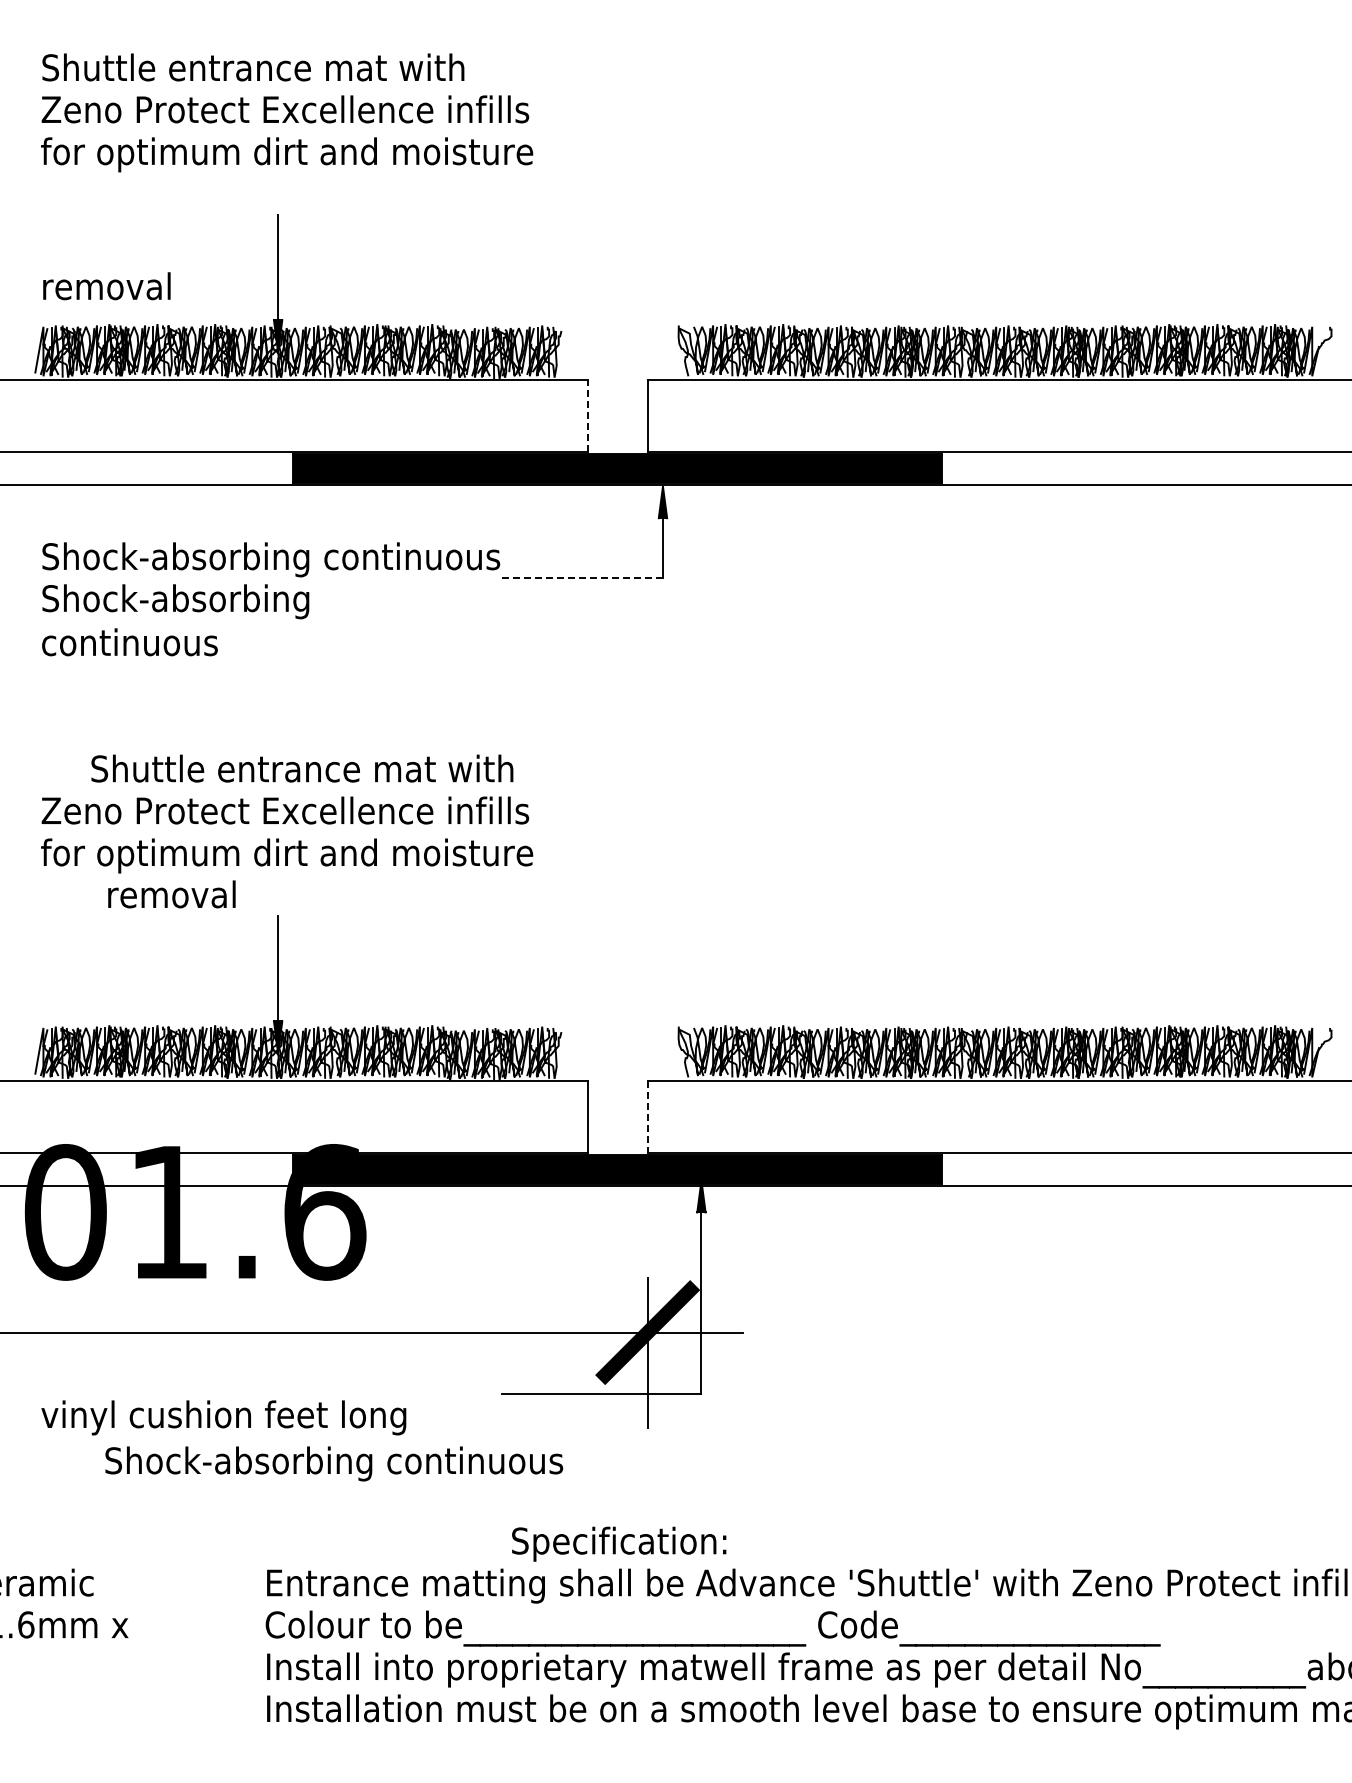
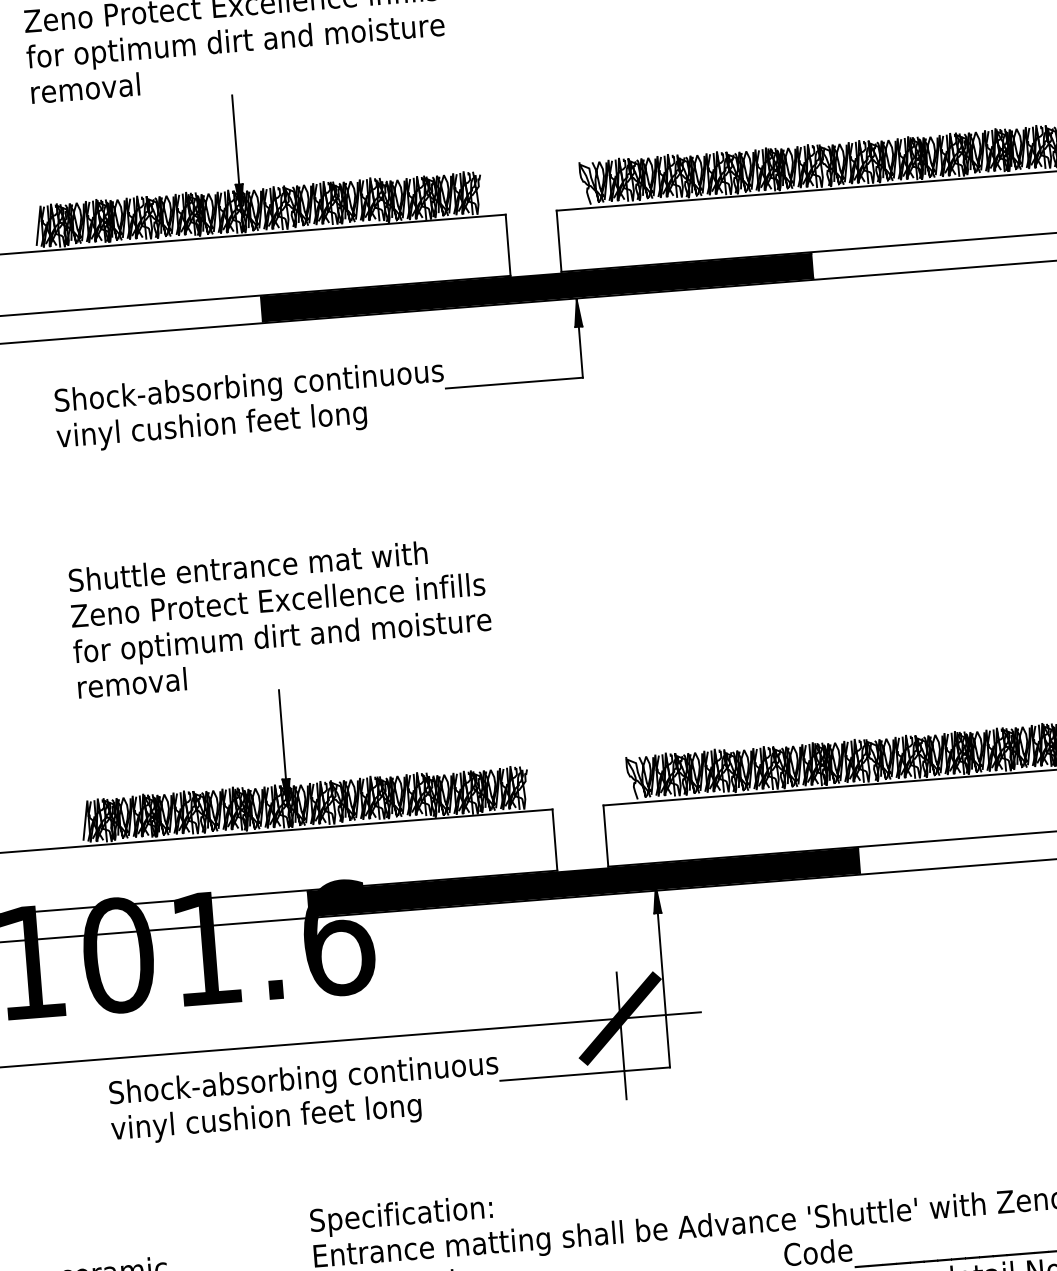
text: (106, 286) -> (85, 88), moved
line: (587, 415) -> (507, 244), dashed -> solid
line: (582, 578) -> (514, 383), dashed -> solid
text: (223, 620) -> (212, 442), Shock-absorbing continuous -> vinyl cushion feet long
text: (302, 768) -> (248, 566), moved
text: (171, 894) -> (131, 683), moved
line: (647, 1117) -> (605, 836), dashed -> solid
text: (334, 1463) -> (304, 1080), moved
text: (619, 1543) -> (401, 1215), moved

